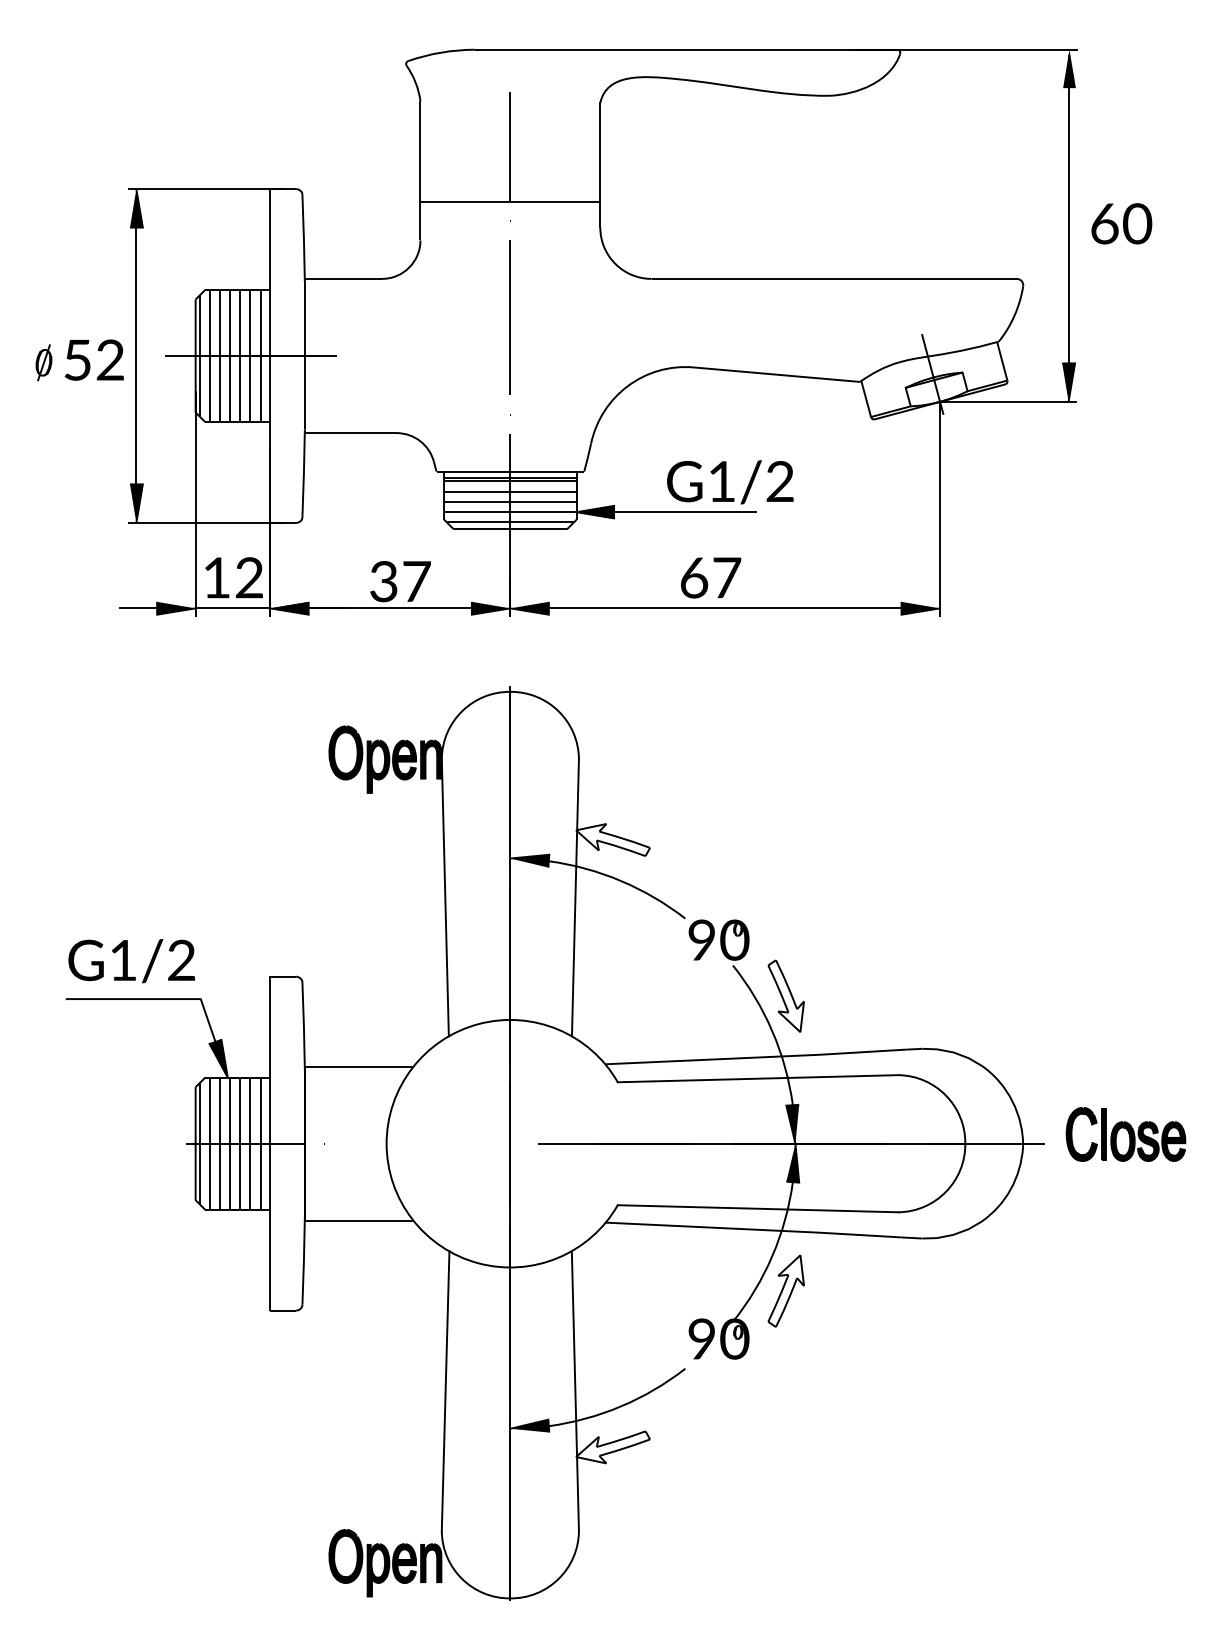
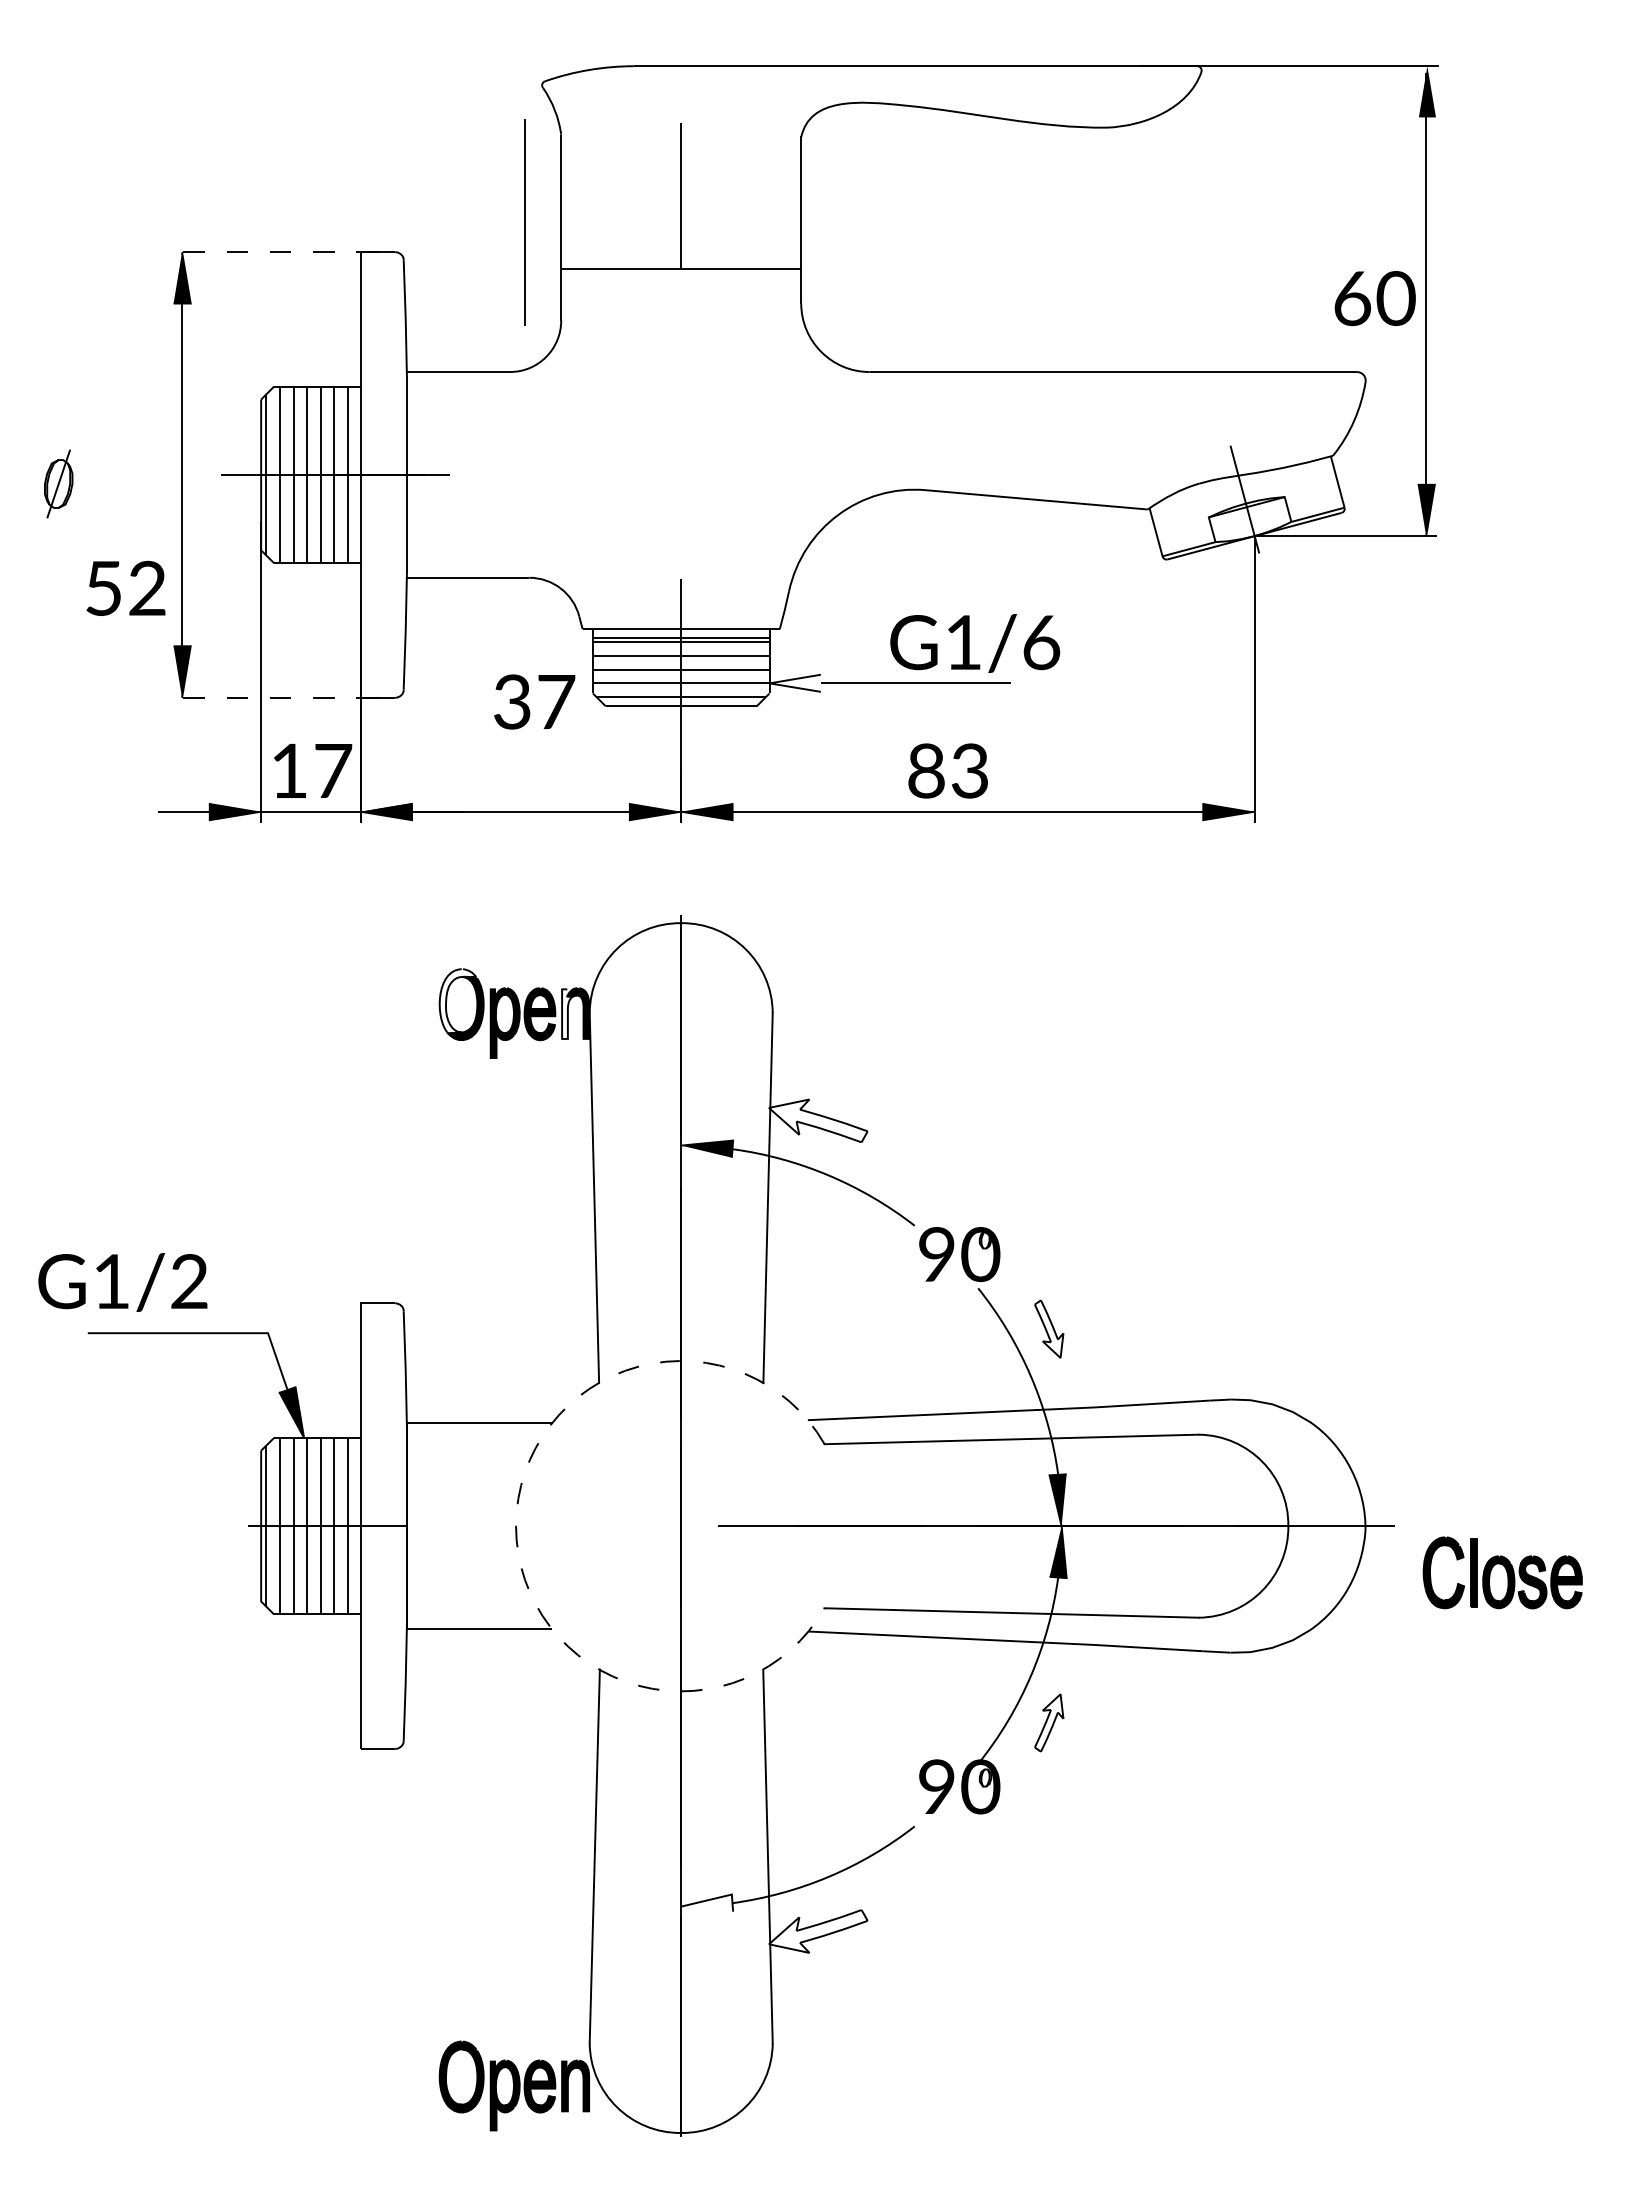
line: (205, 189) -> (274, 252), solid -> dashed
text: (1121, 223) -> (1374, 298), moved
line: (509, 317) -> (524, 222), moved
text: (93, 359) -> (125, 587), moved
part: (43, 362) -> (58, 483), size x1.4
text: (780, 481) -> (1041, 642), G1/2 -> G1/6
fill: (595, 511) -> (794, 682), removed
line: (205, 522) -> (274, 697), solid -> dashed
text: (249, 577) -> (333, 770), 12 -> 17
text: (710, 577) -> (948, 770), 67 -> 83
text: (400, 581) -> (534, 701), moved
fill: (342, 750) -> (457, 1001), removed
fill: (425, 759) -> (567, 1013), removed
text: (131, 961) -> (122, 1282), moved
part: (785, 995) -> (1048, 1328), size x0.6
part: (1125, 1134) -> (1502, 1572), moved
arc: (386, 1143) -> (516, 1526), solid -> dashed
part: (785, 1290) -> (1048, 1722), size x0.6
fill: (530, 1425) -> (707, 1902), removed

